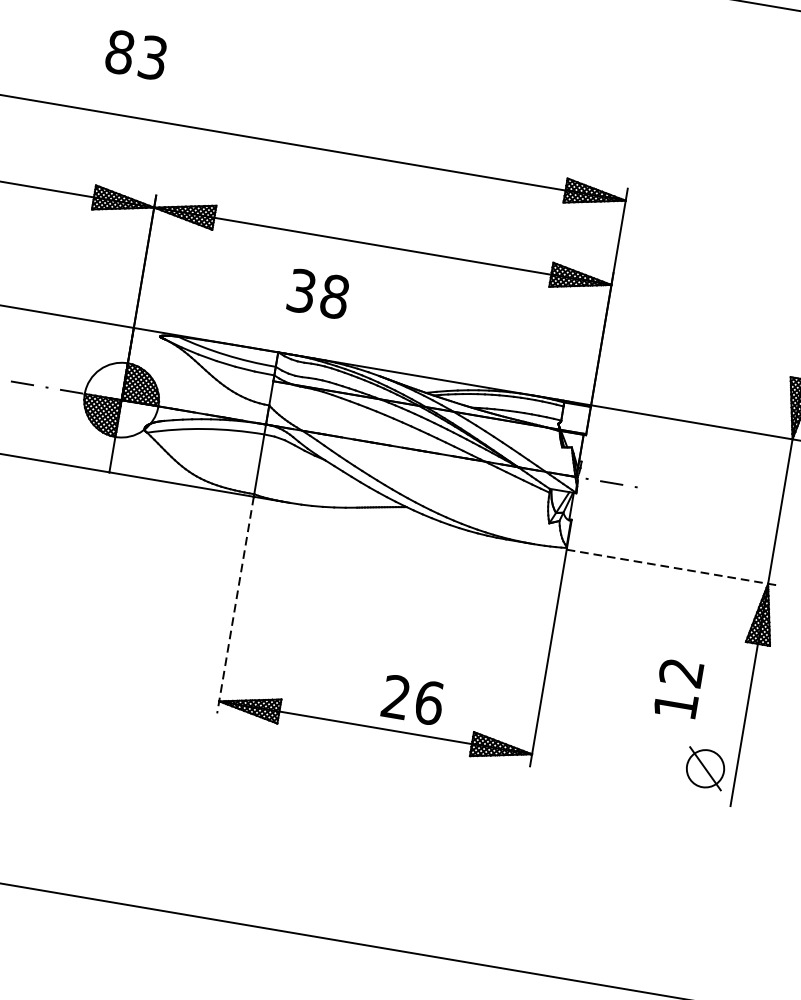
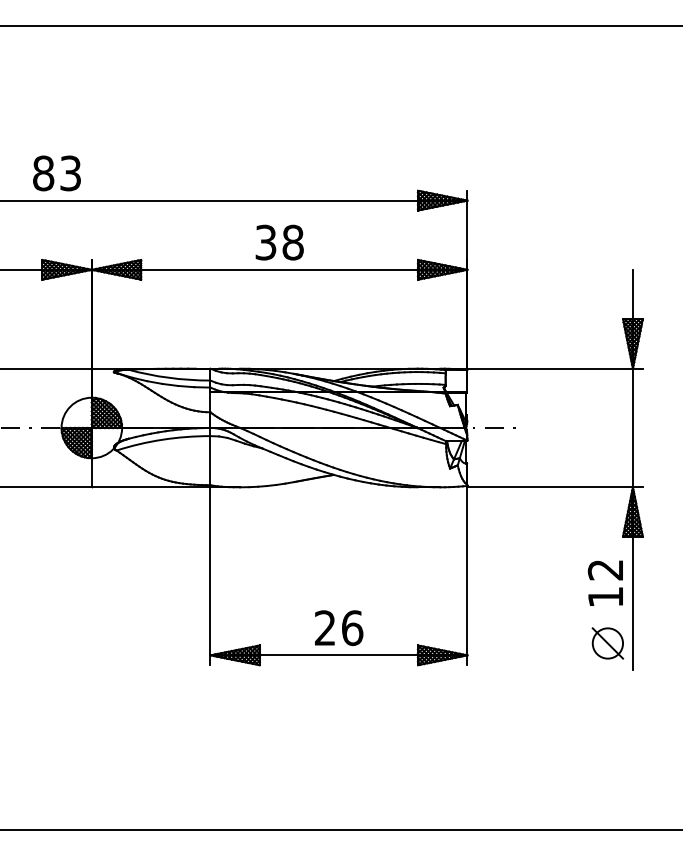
text: (135, 55) -> (56, 173), moved
text: (318, 293) -> (279, 242), moved
line: (673, 568) -> (555, 487), dashed -> solid
line: (235, 605) -> (210, 576), dashed -> solid
text: (677, 687) -> (604, 582), moved
text: (413, 699) -> (339, 627), moved

